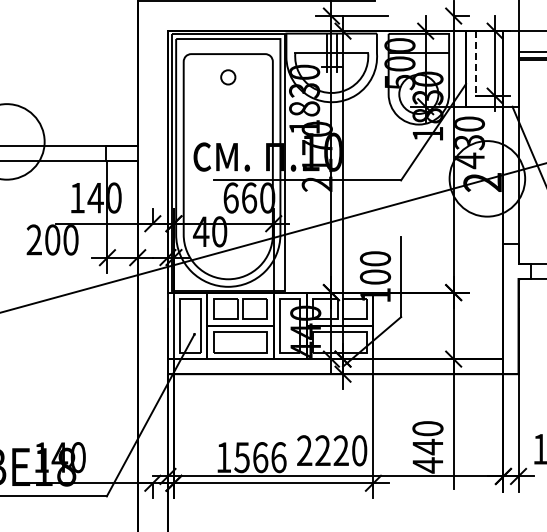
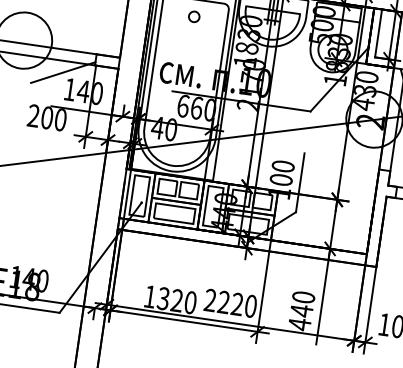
line: (476, 64) -> (378, 34), dashed -> solid
line: (64, 176) -> (62, 72), added
text: (260, 457) -> (177, 300), 1566 -> 1320

